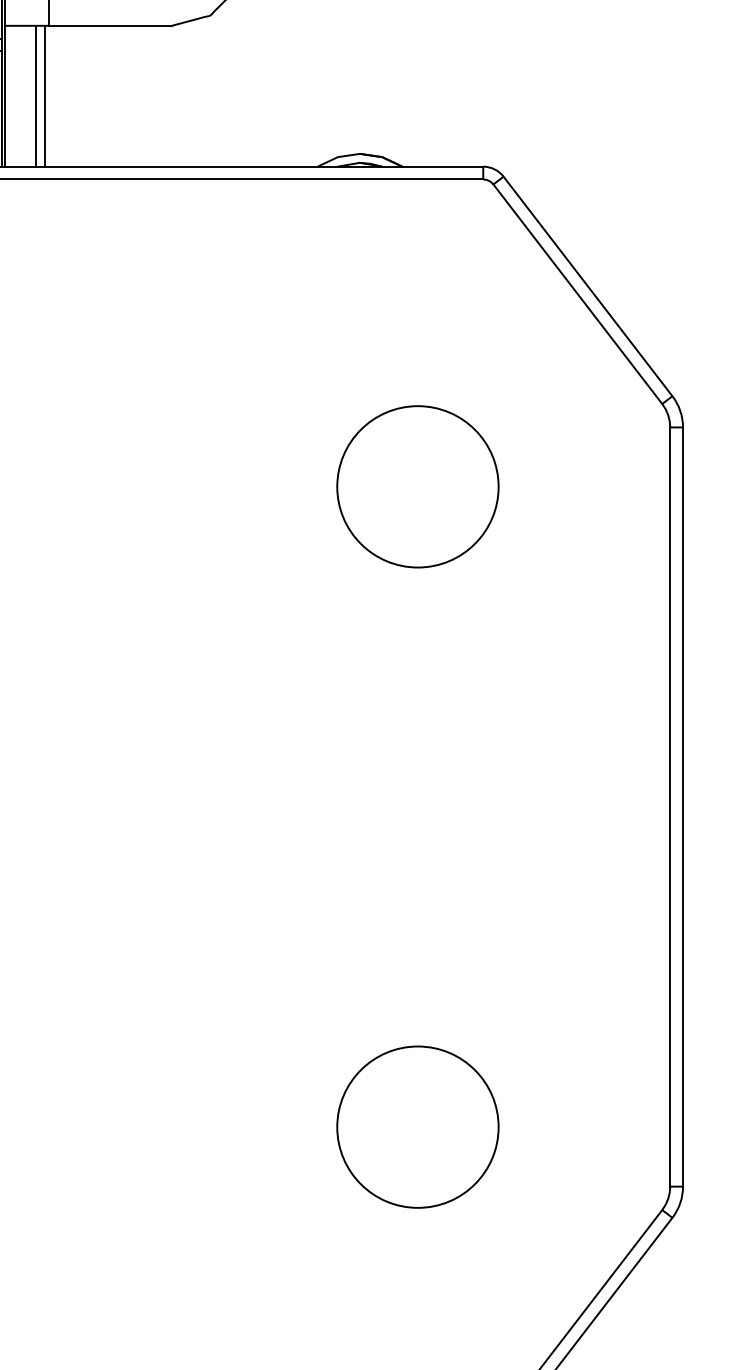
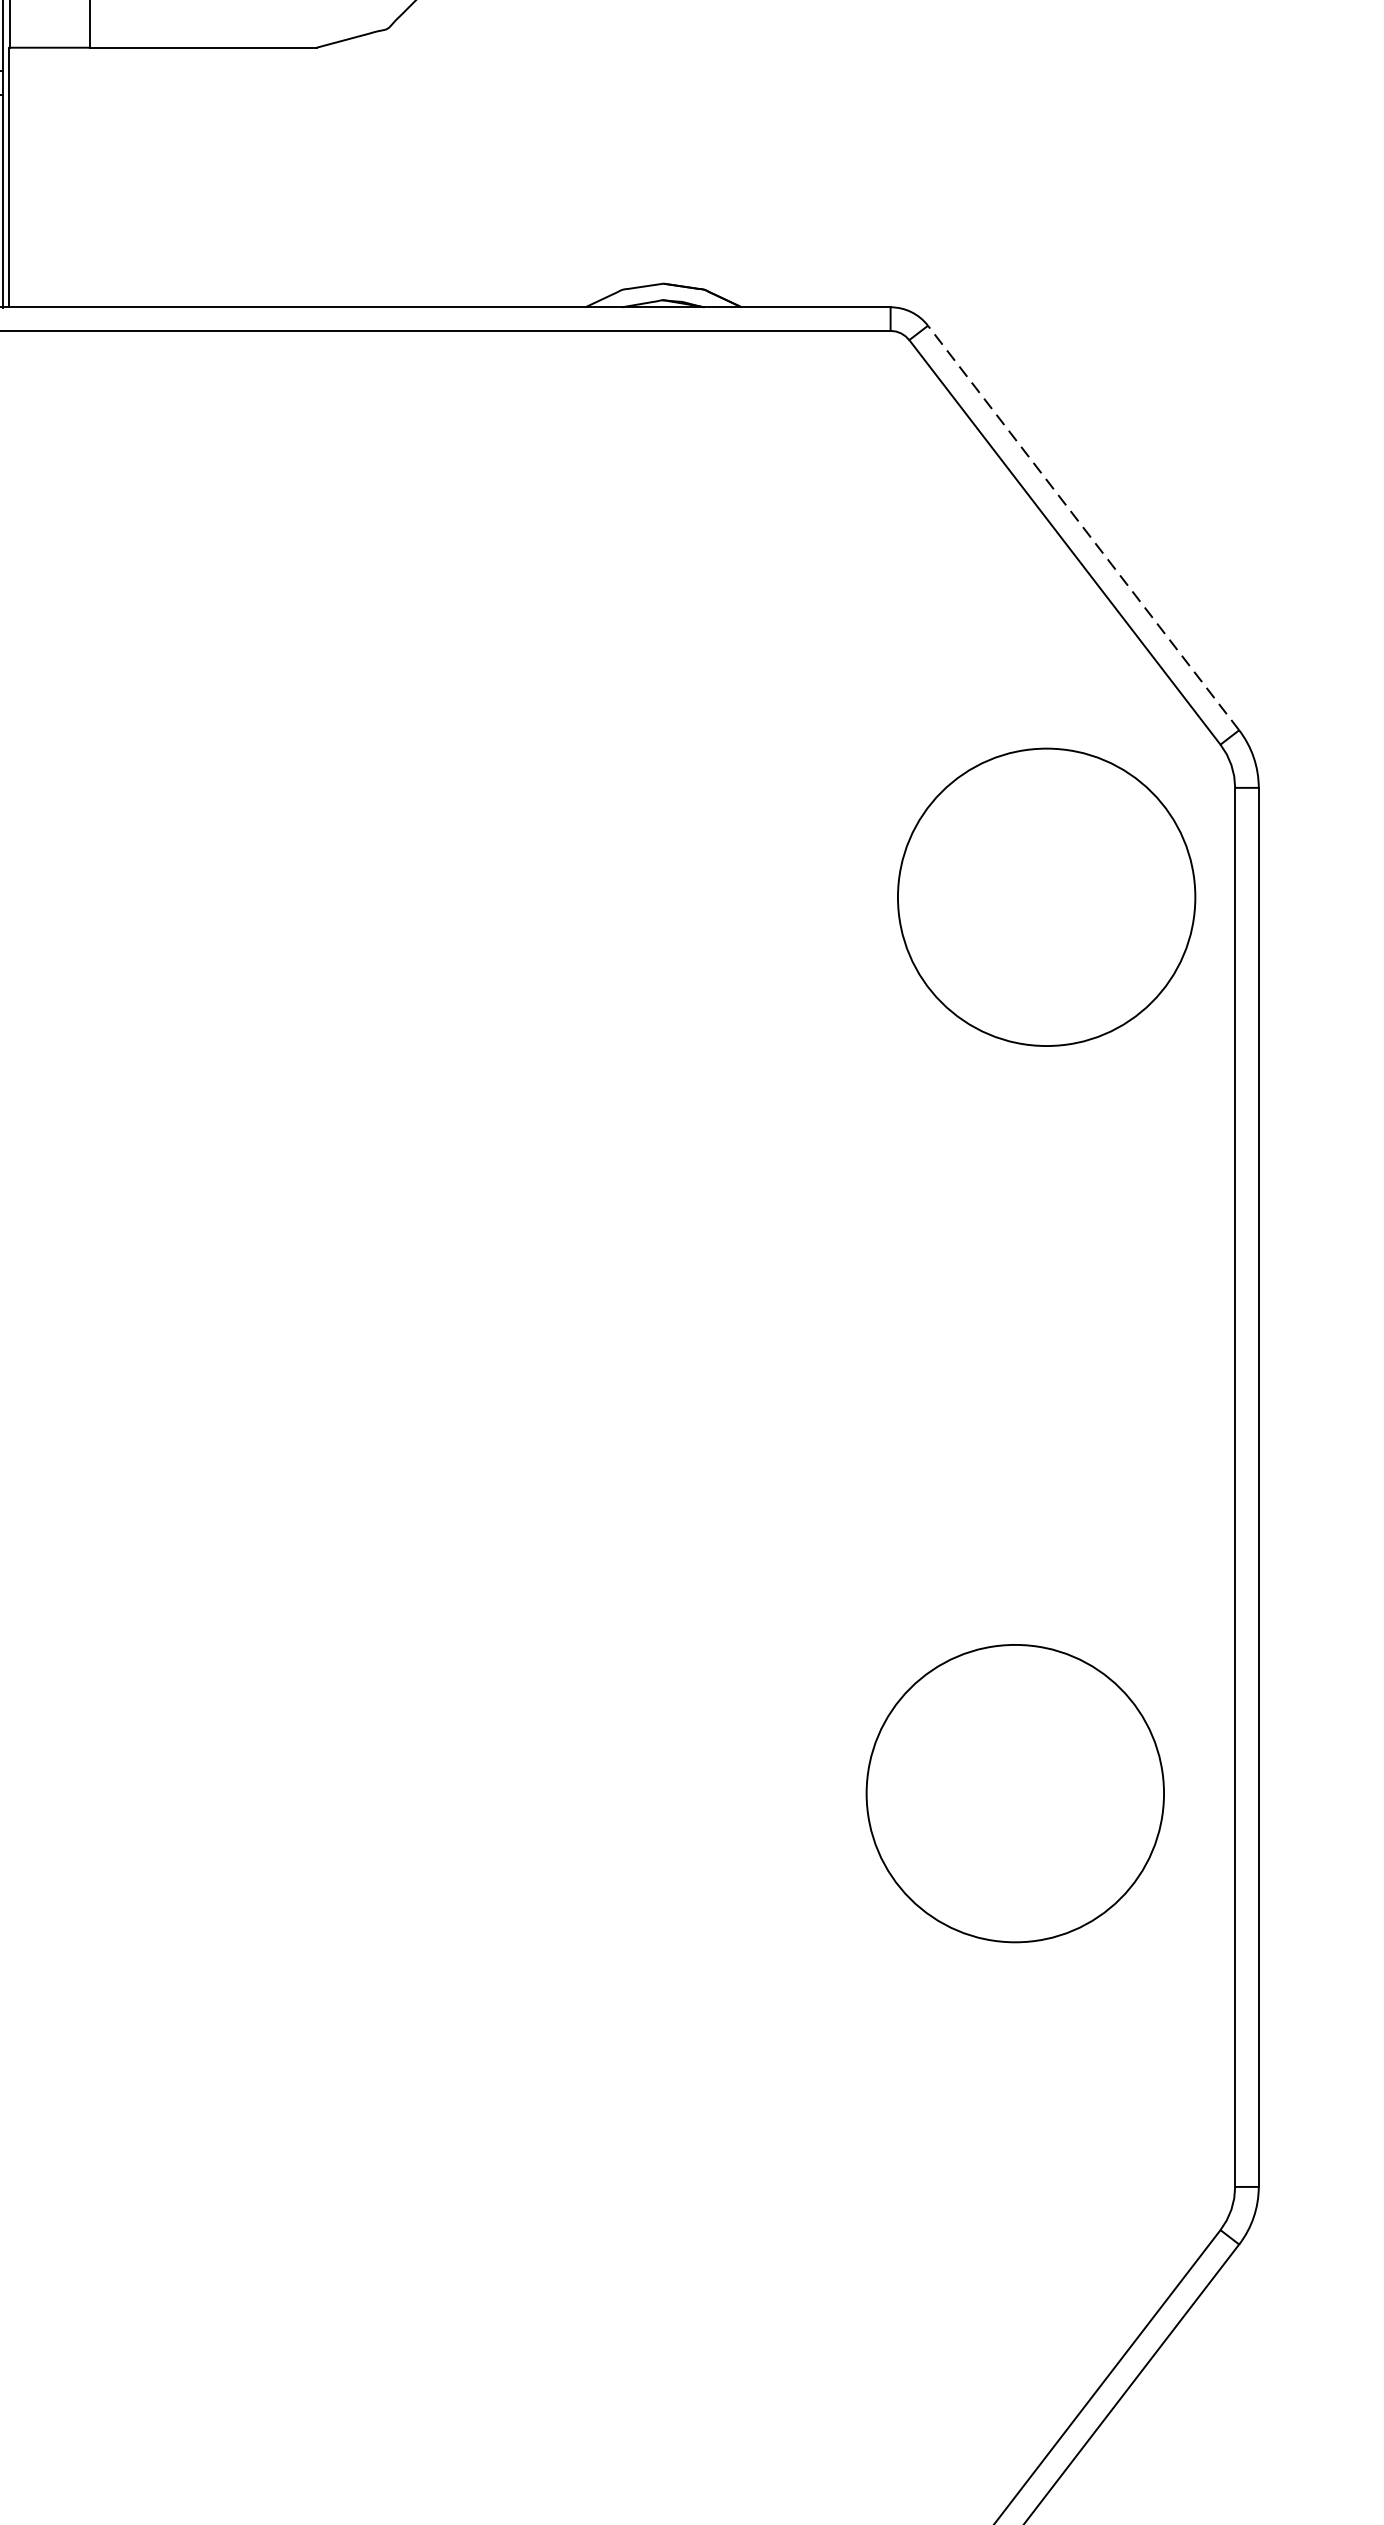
line: (35, 95) -> (65, 176), removed
line: (45, 96) -> (83, 177), removed
line: (587, 286) -> (1082, 528), solid -> dashed
circle: (417, 486) -> (1045, 896), moved
circle: (417, 1126) -> (1014, 1792), moved

